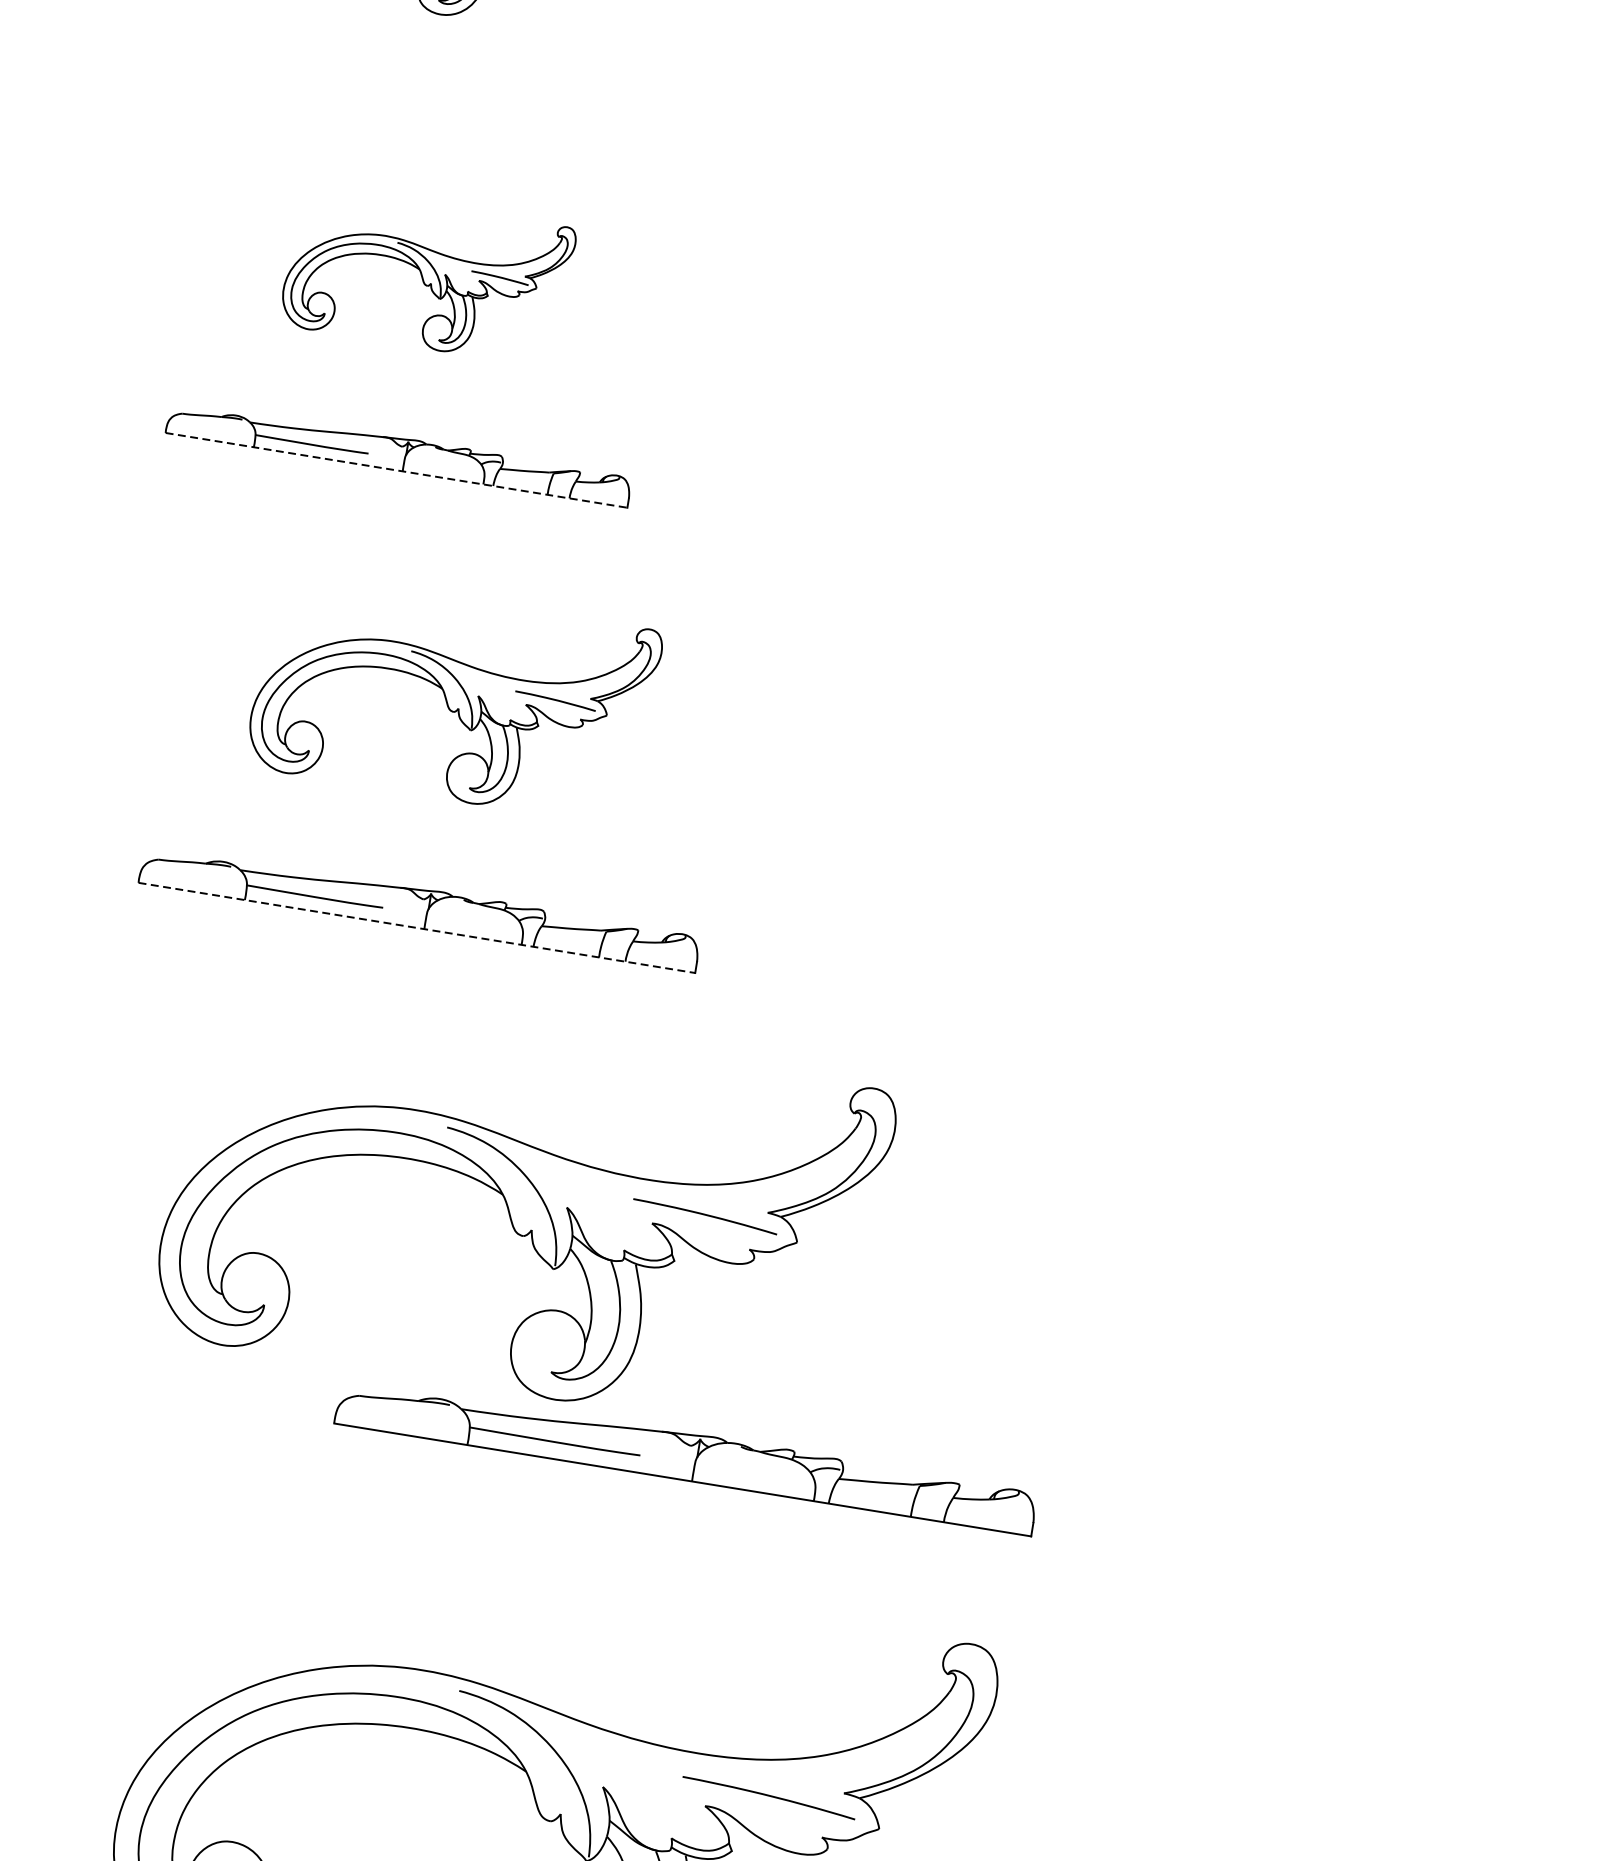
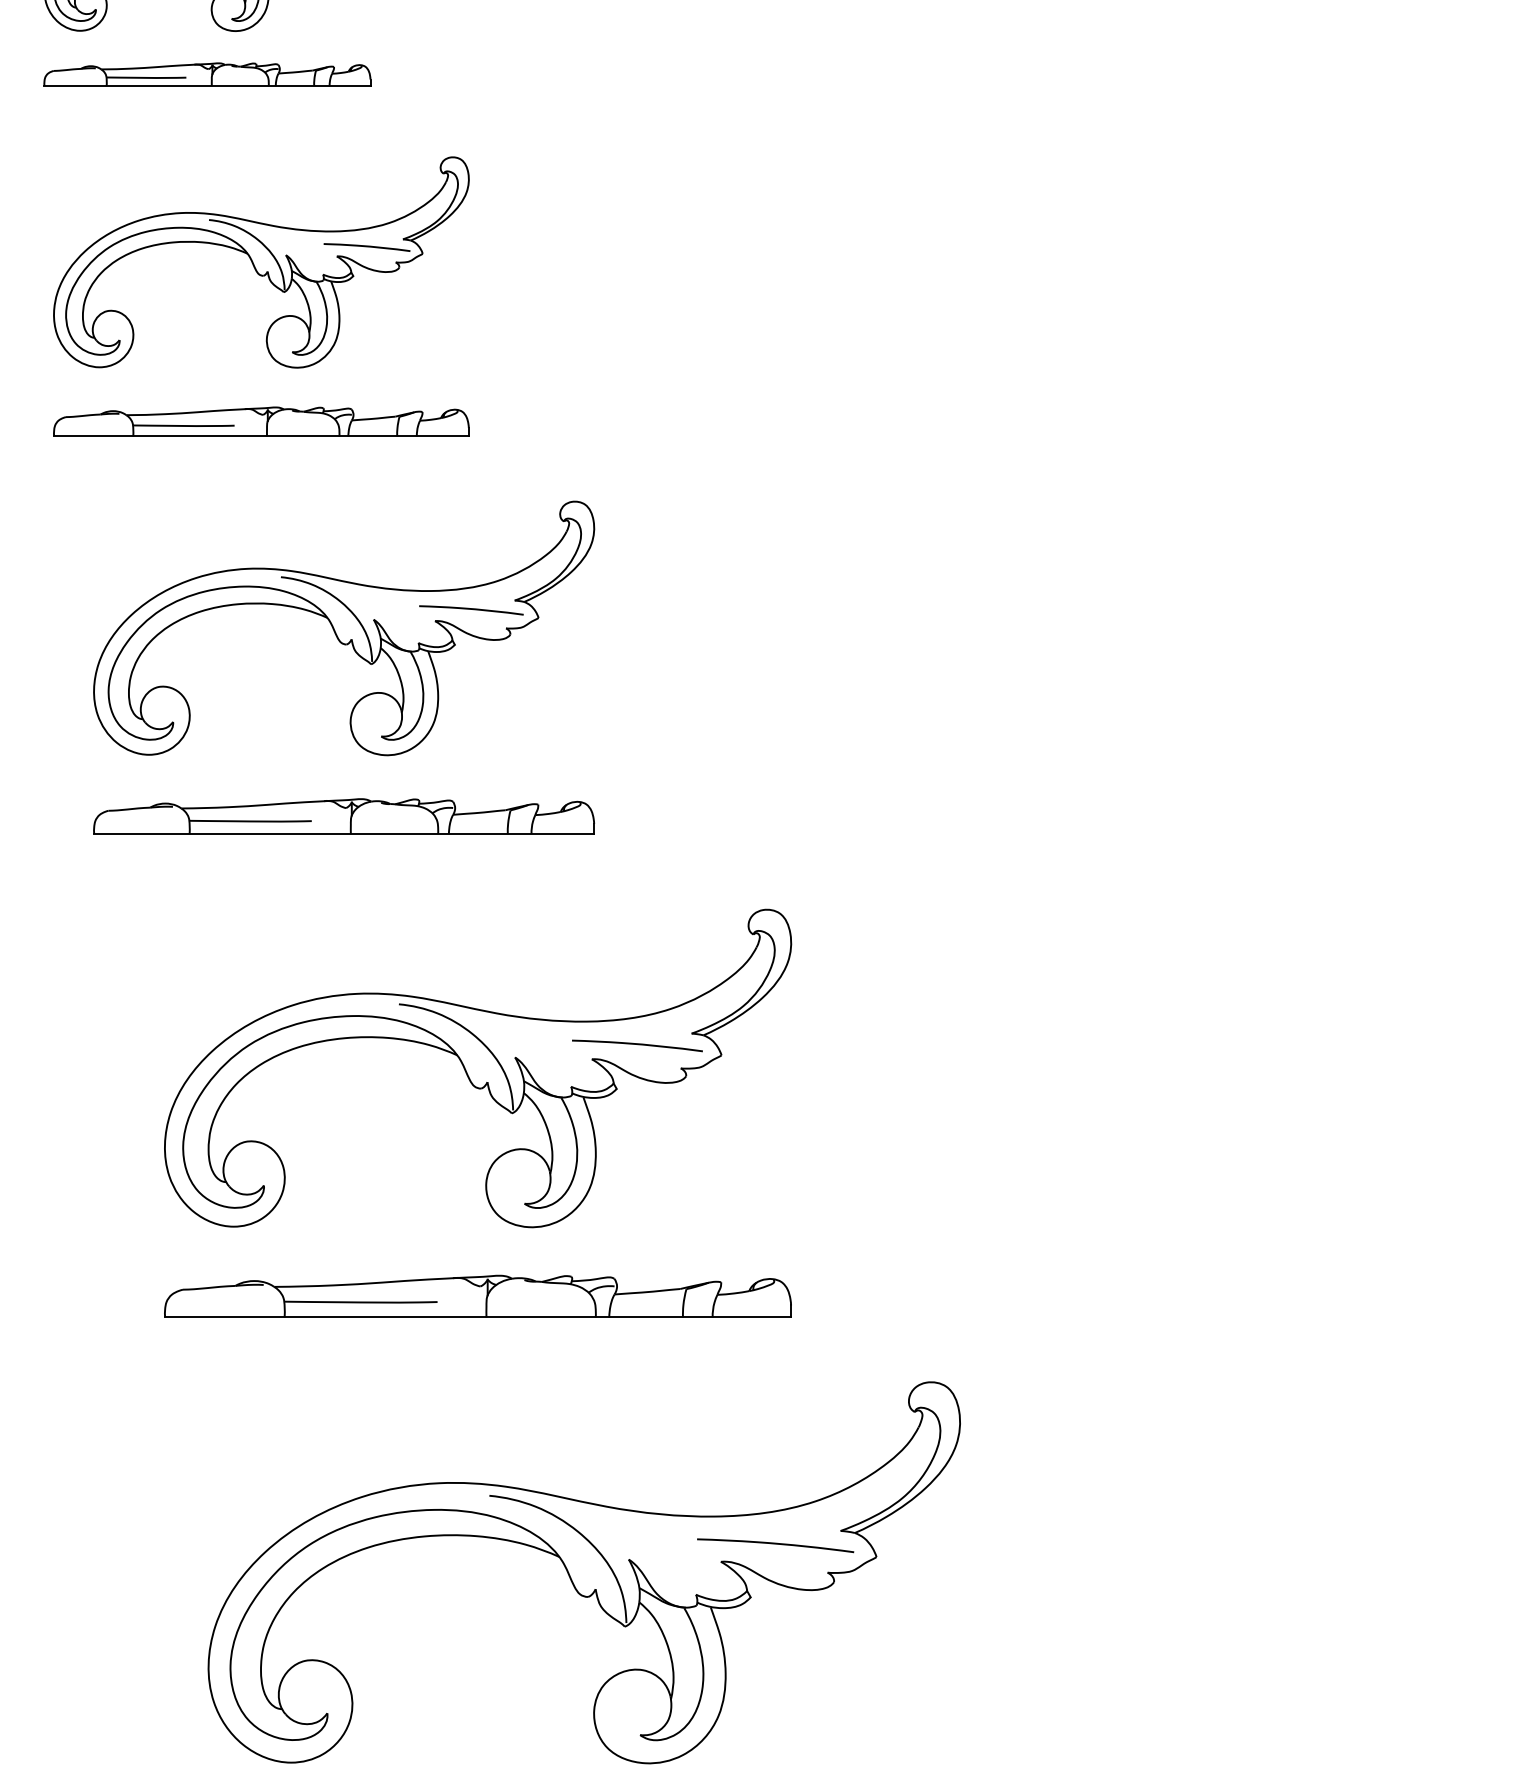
part: (401, 57) -> (207, 74), added
part: (427, 276) -> (261, 262), size x1.67
line: (396, 470) -> (261, 436), dashed -> solid
part: (454, 699) -> (344, 628), size x1.43
line: (417, 927) -> (344, 833), dashed -> solid
part: (686, 1455) -> (477, 1295), moved

